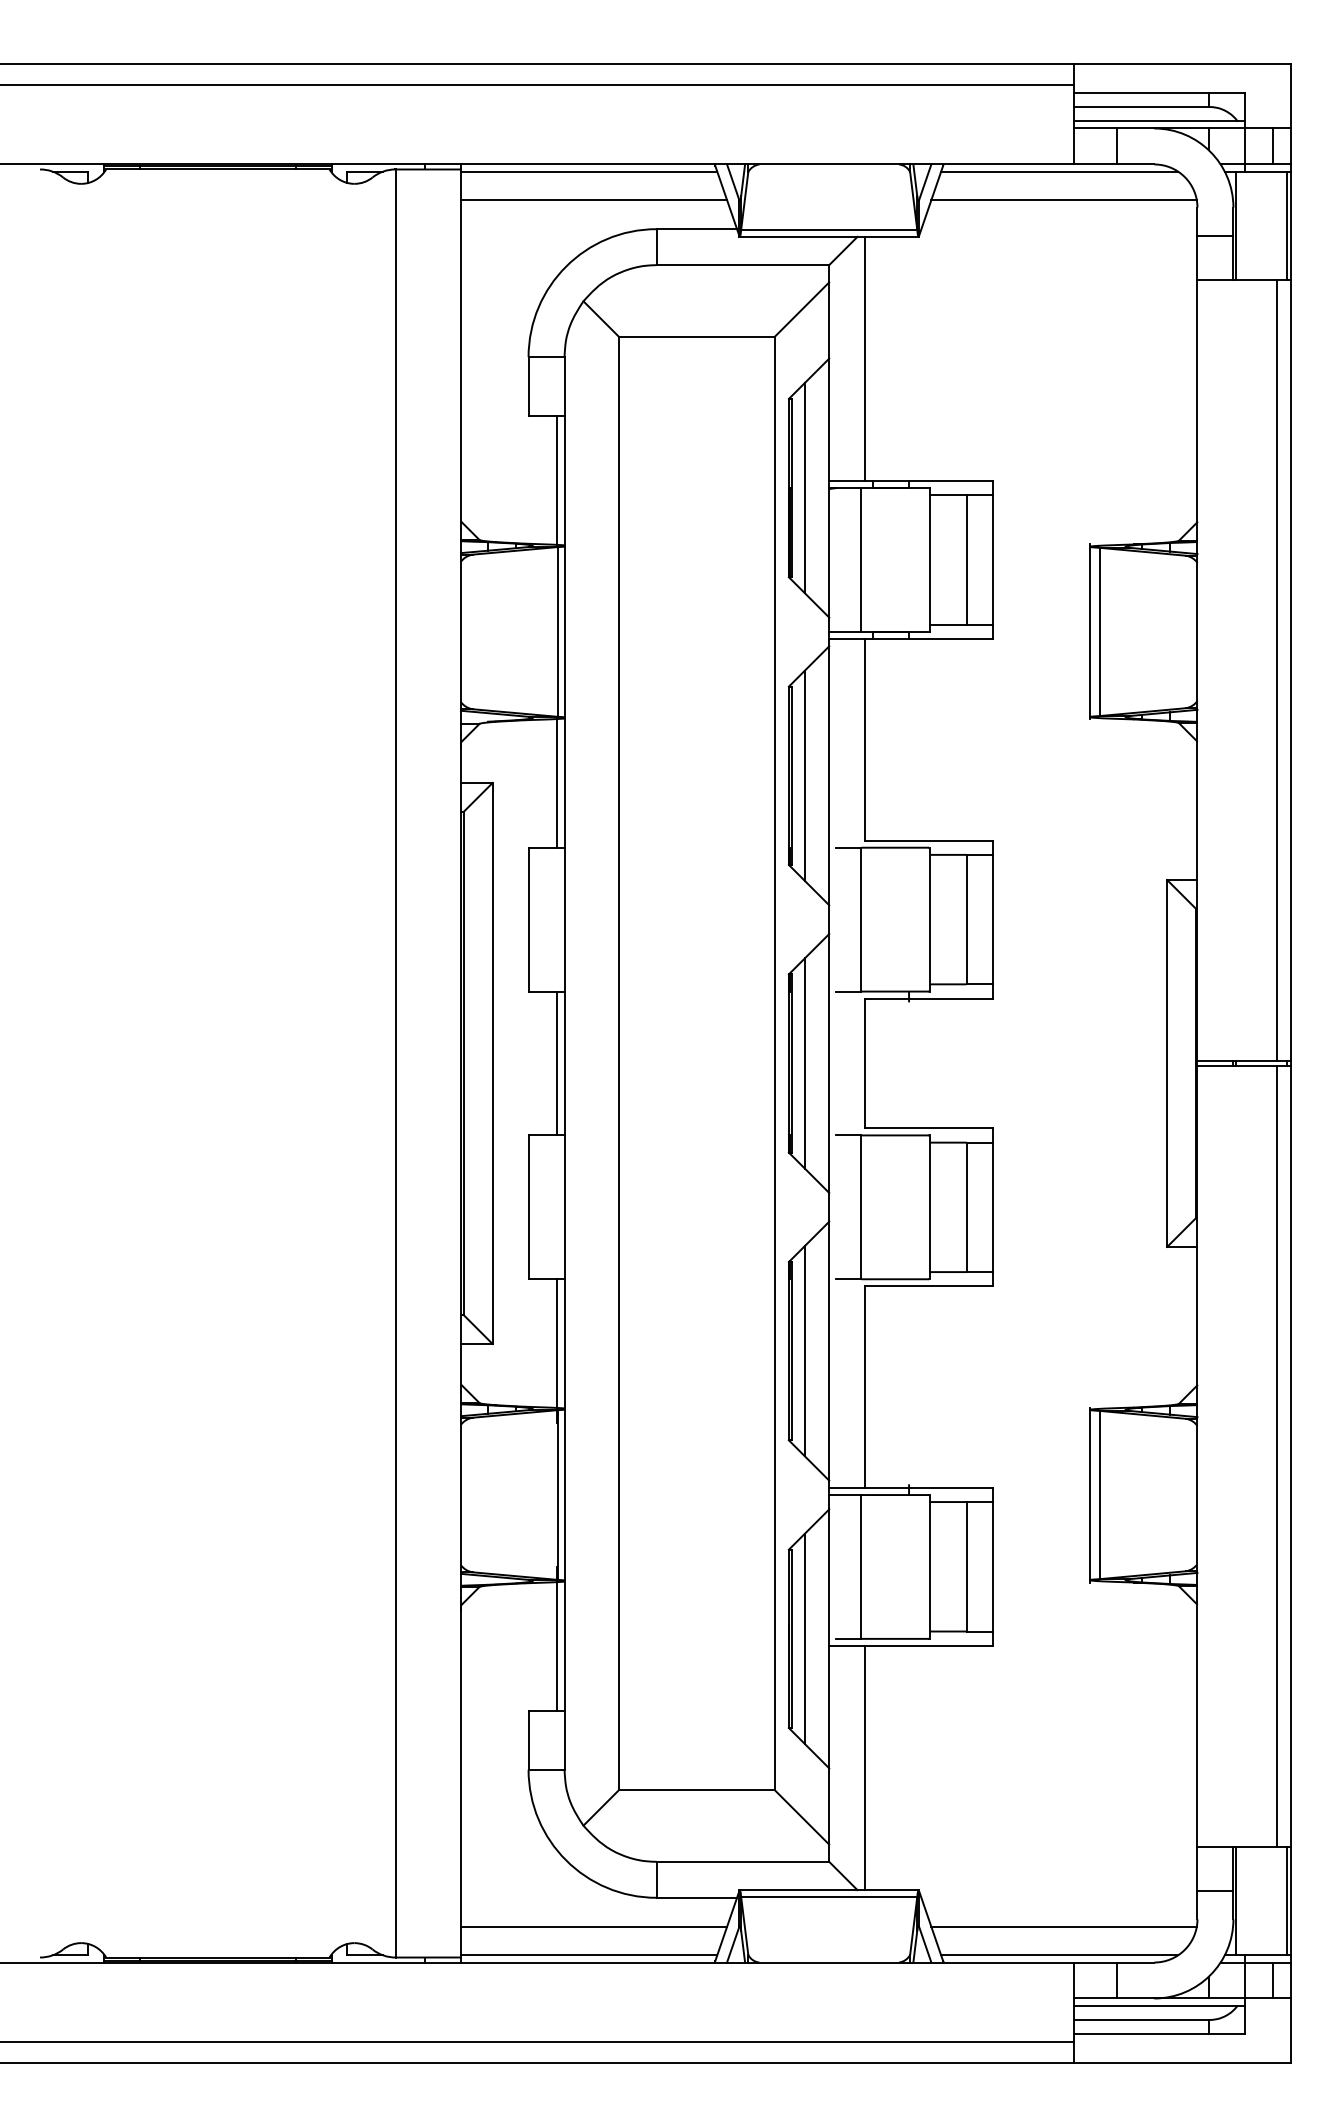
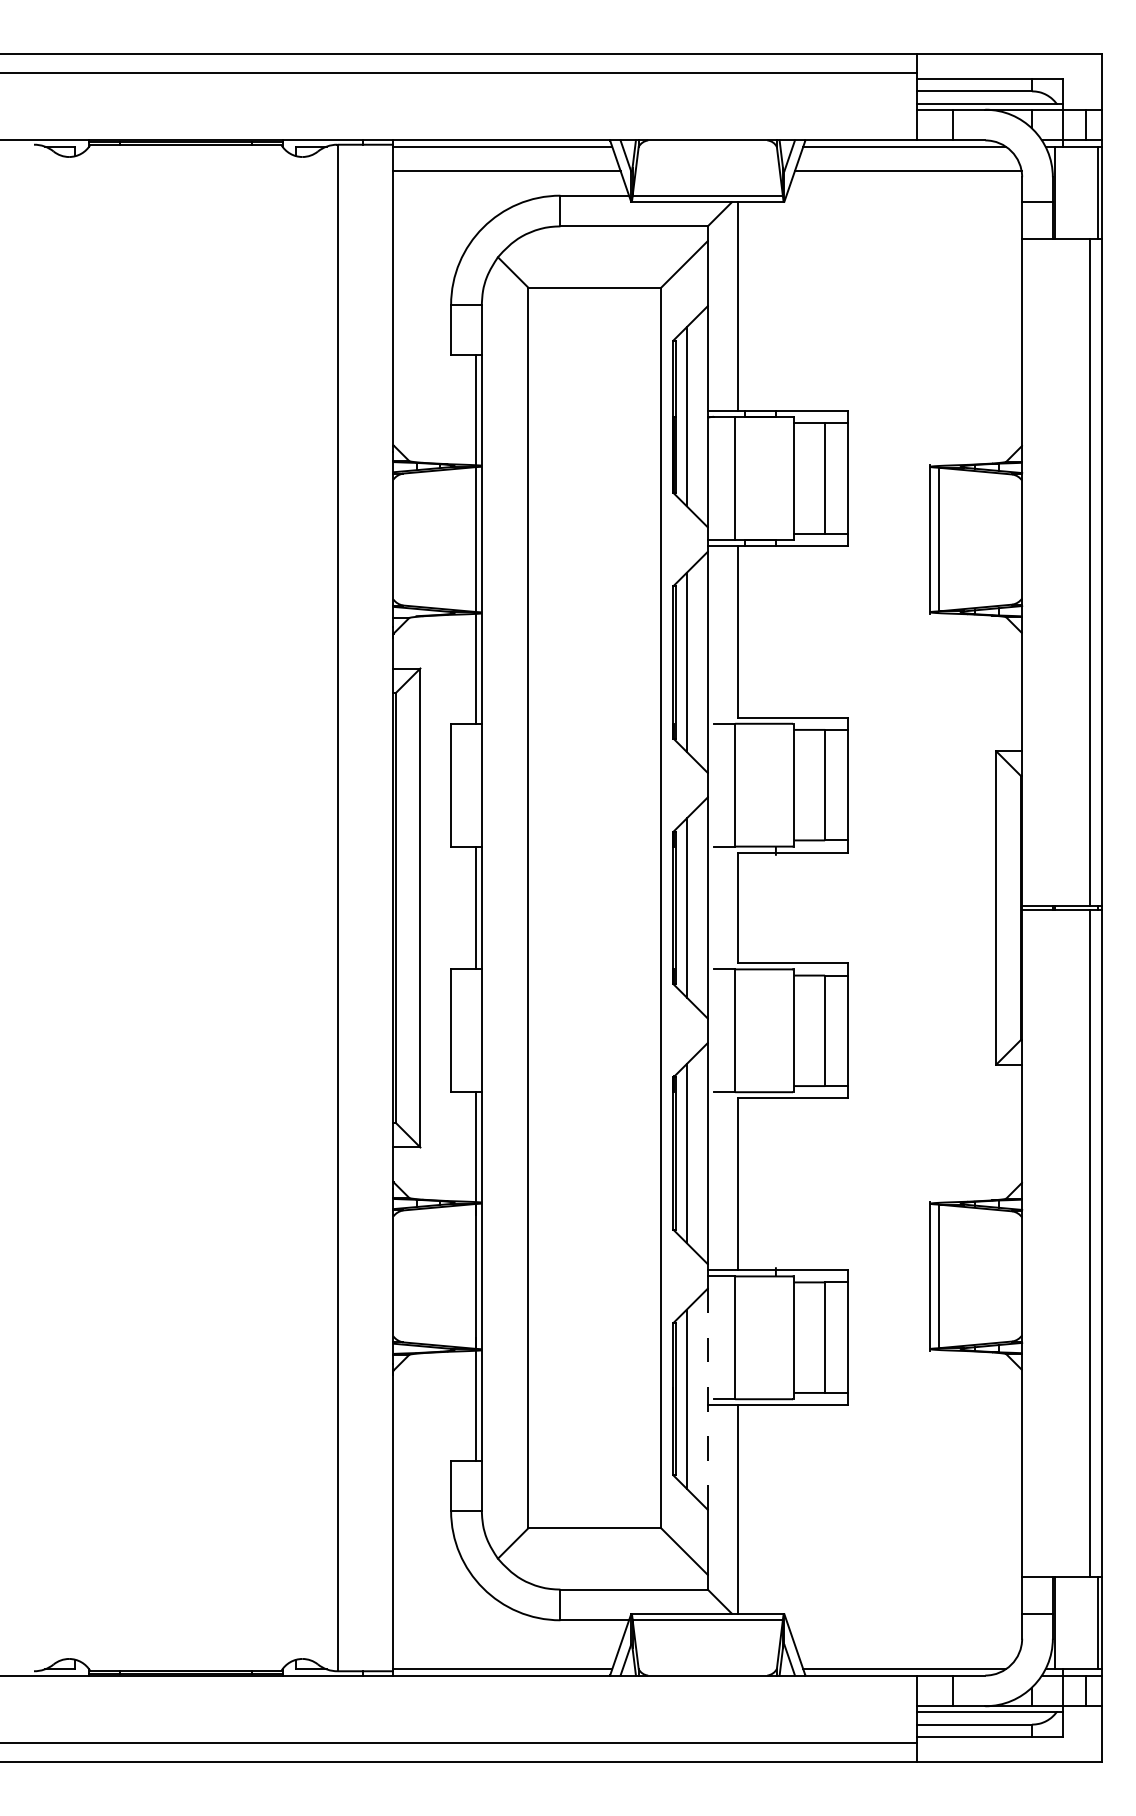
line: (828, 1639) -> (707, 1399), solid -> dashed
line: (593, 1926) -> (506, 1644), removed
line: (1063, 1926) -> (907, 1644), removed

